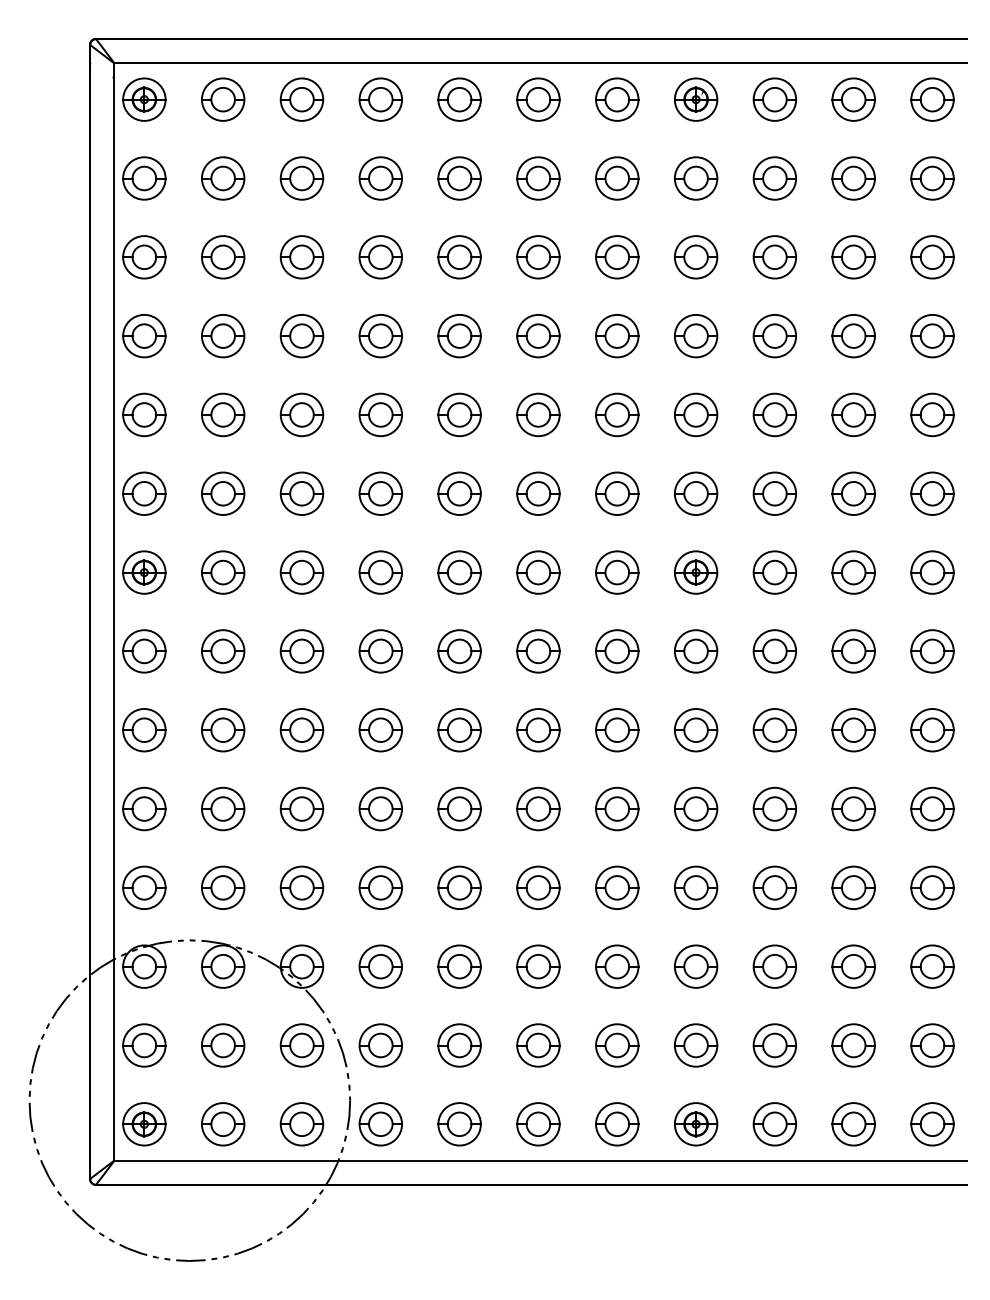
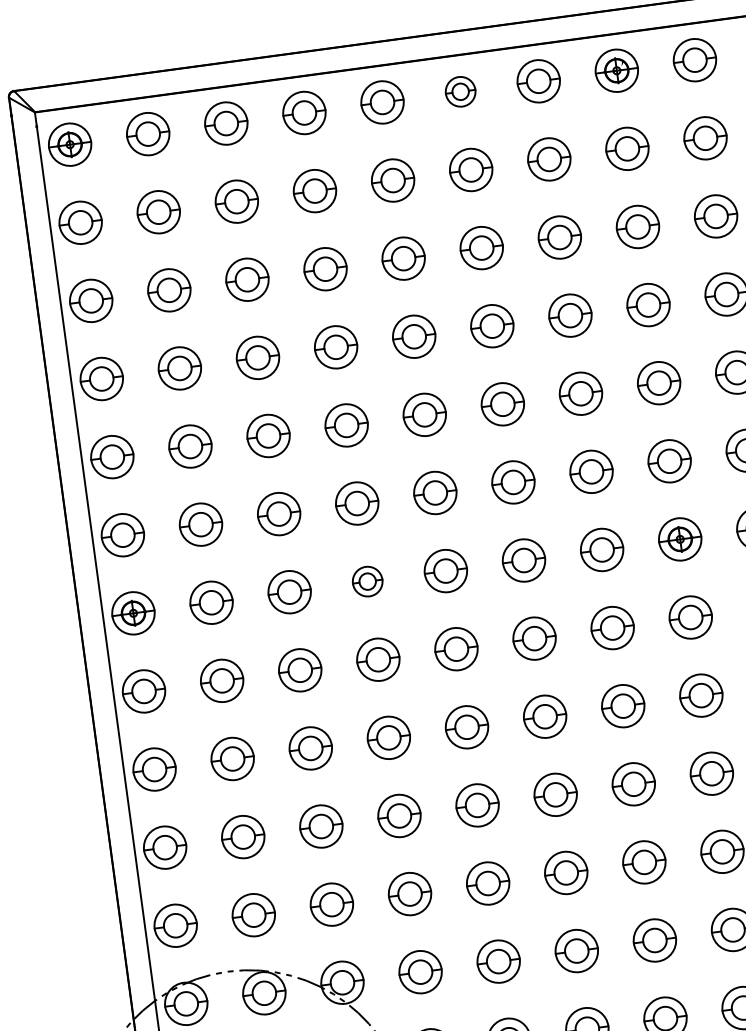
part: (538, 99) -> (460, 91), size x0.7
part: (380, 572) -> (367, 581), size x0.7

